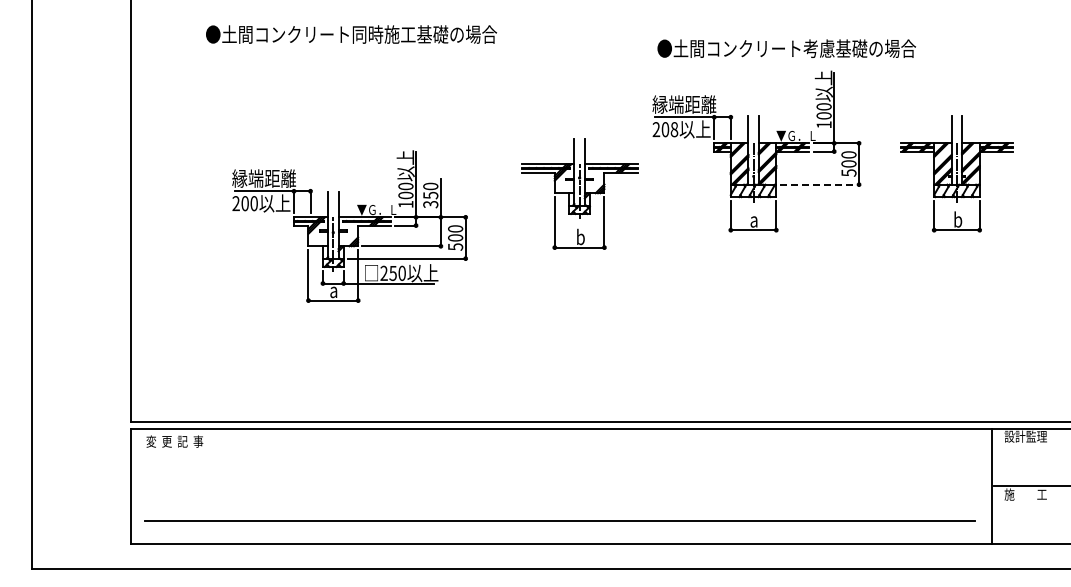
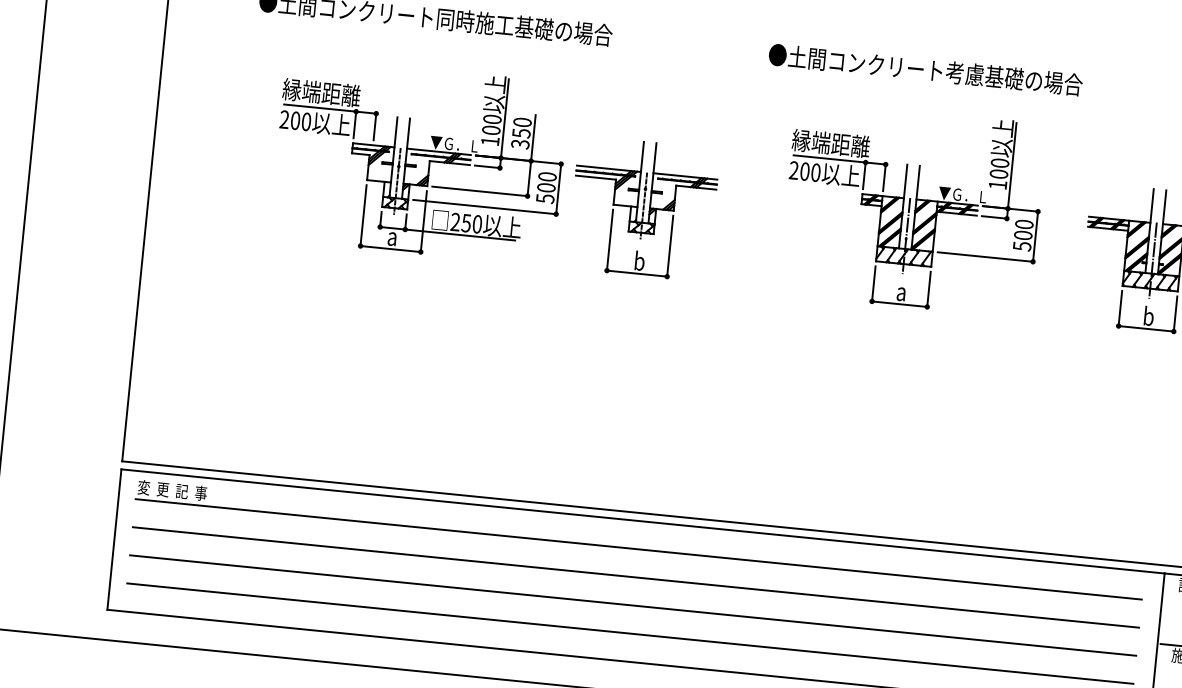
text: (786, 48) -> (925, 69), moved
text: (674, 129) -> (815, 172), 208 -> 200
line: (820, 184) -> (986, 256), dashed -> solid
part: (579, 193) -> (643, 207), moved
part: (349, 226) -> (419, 161), moved
line: (560, 451) -> (638, 549), added
line: (560, 474) -> (636, 577), added
line: (560, 498) -> (633, 606), added

